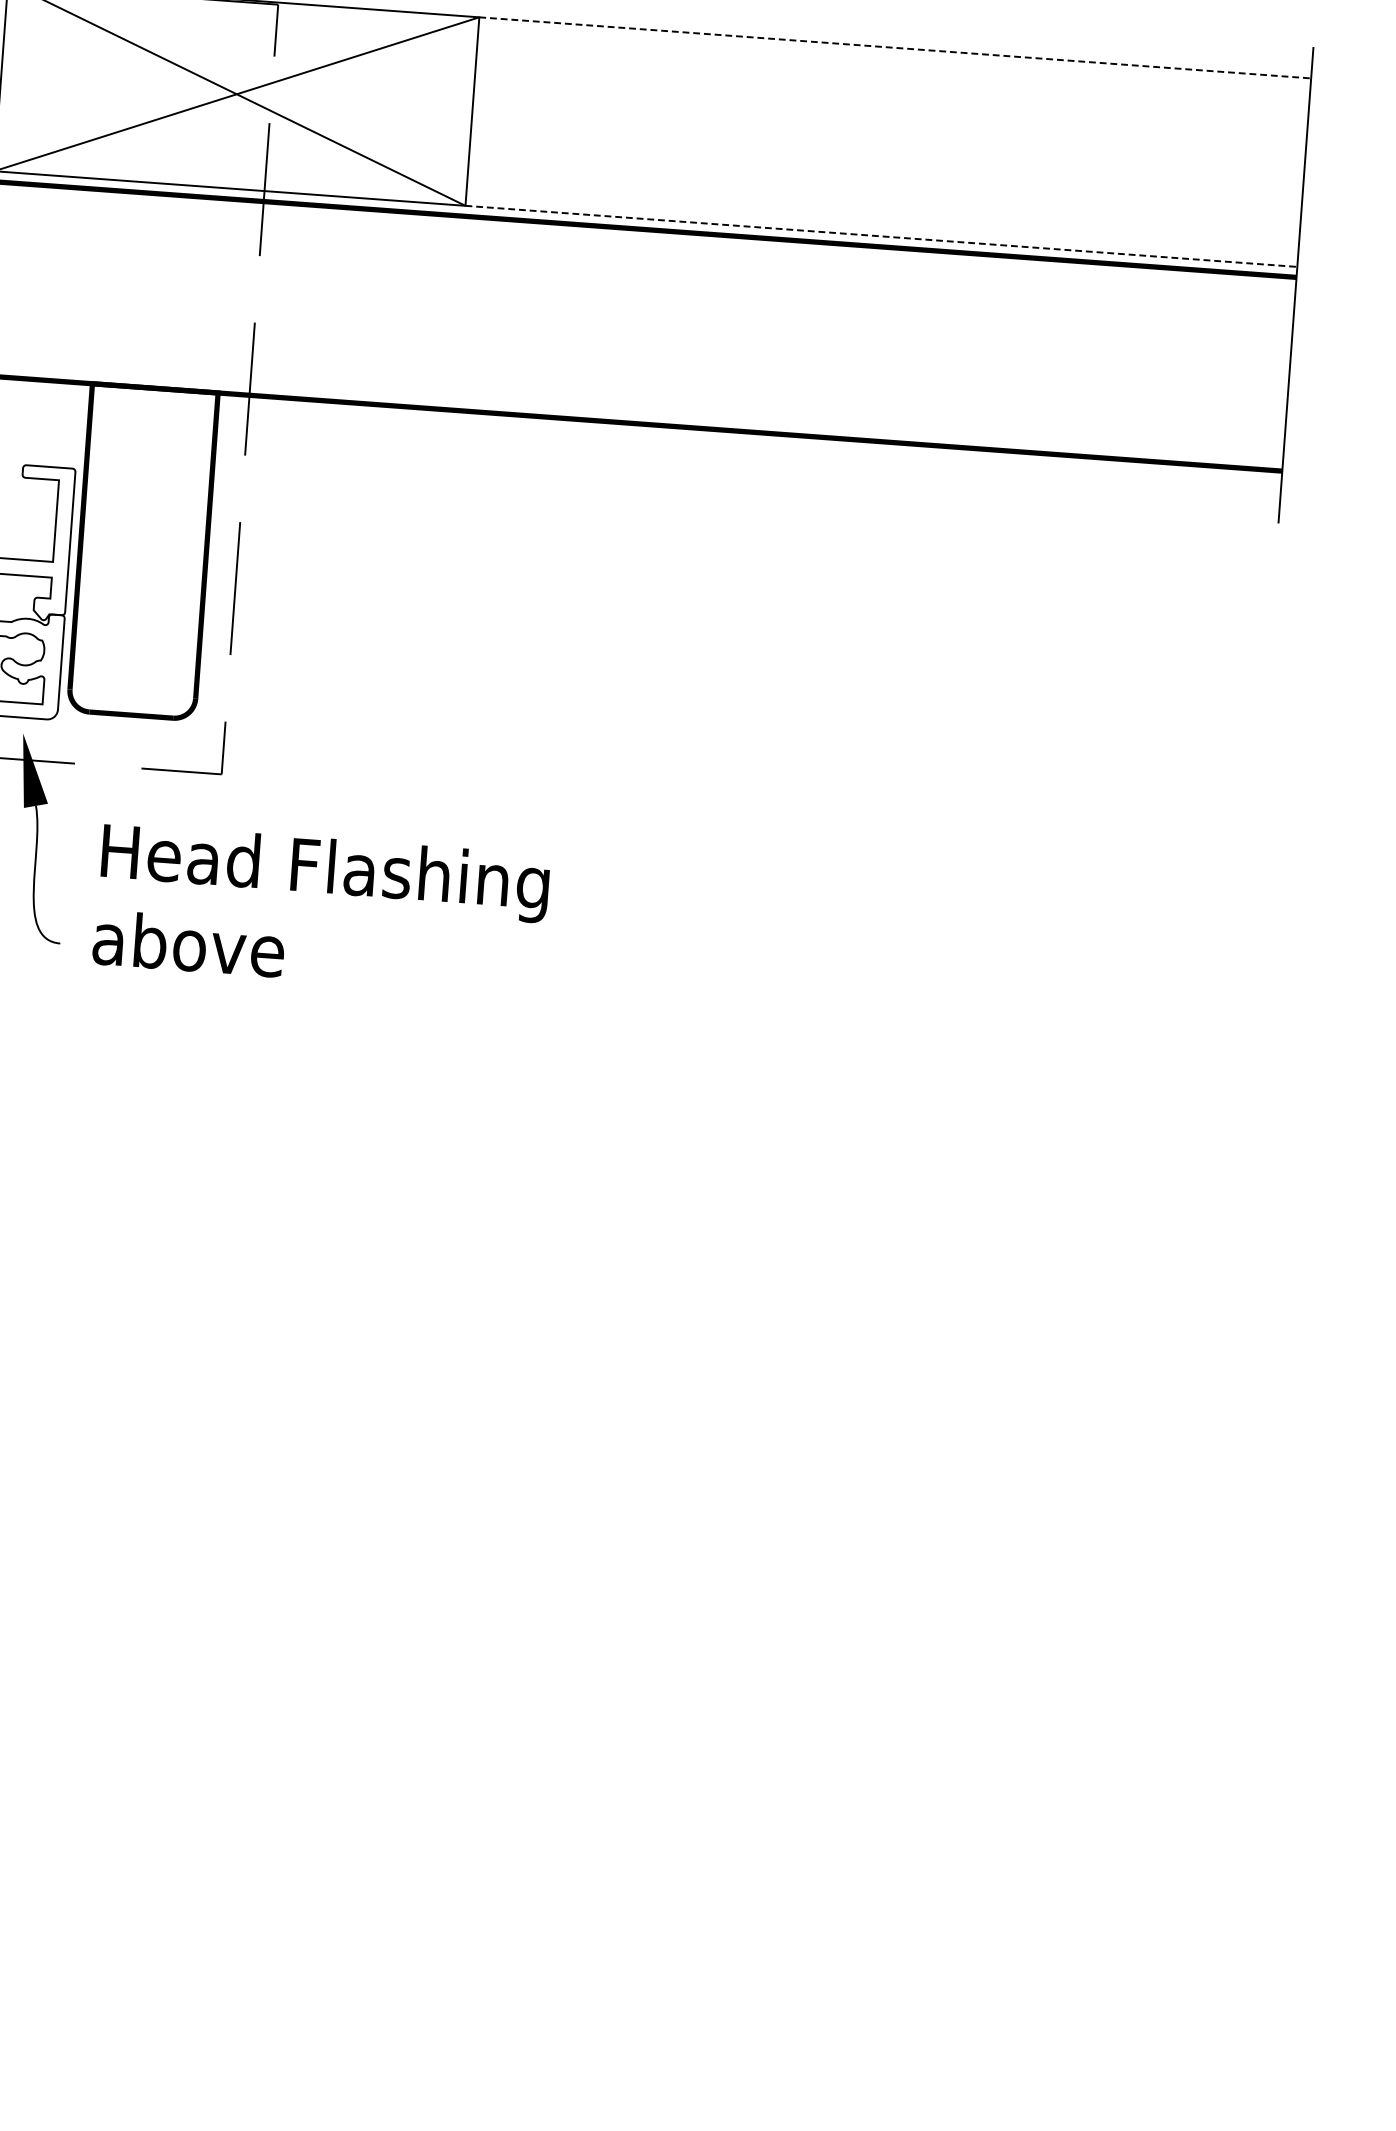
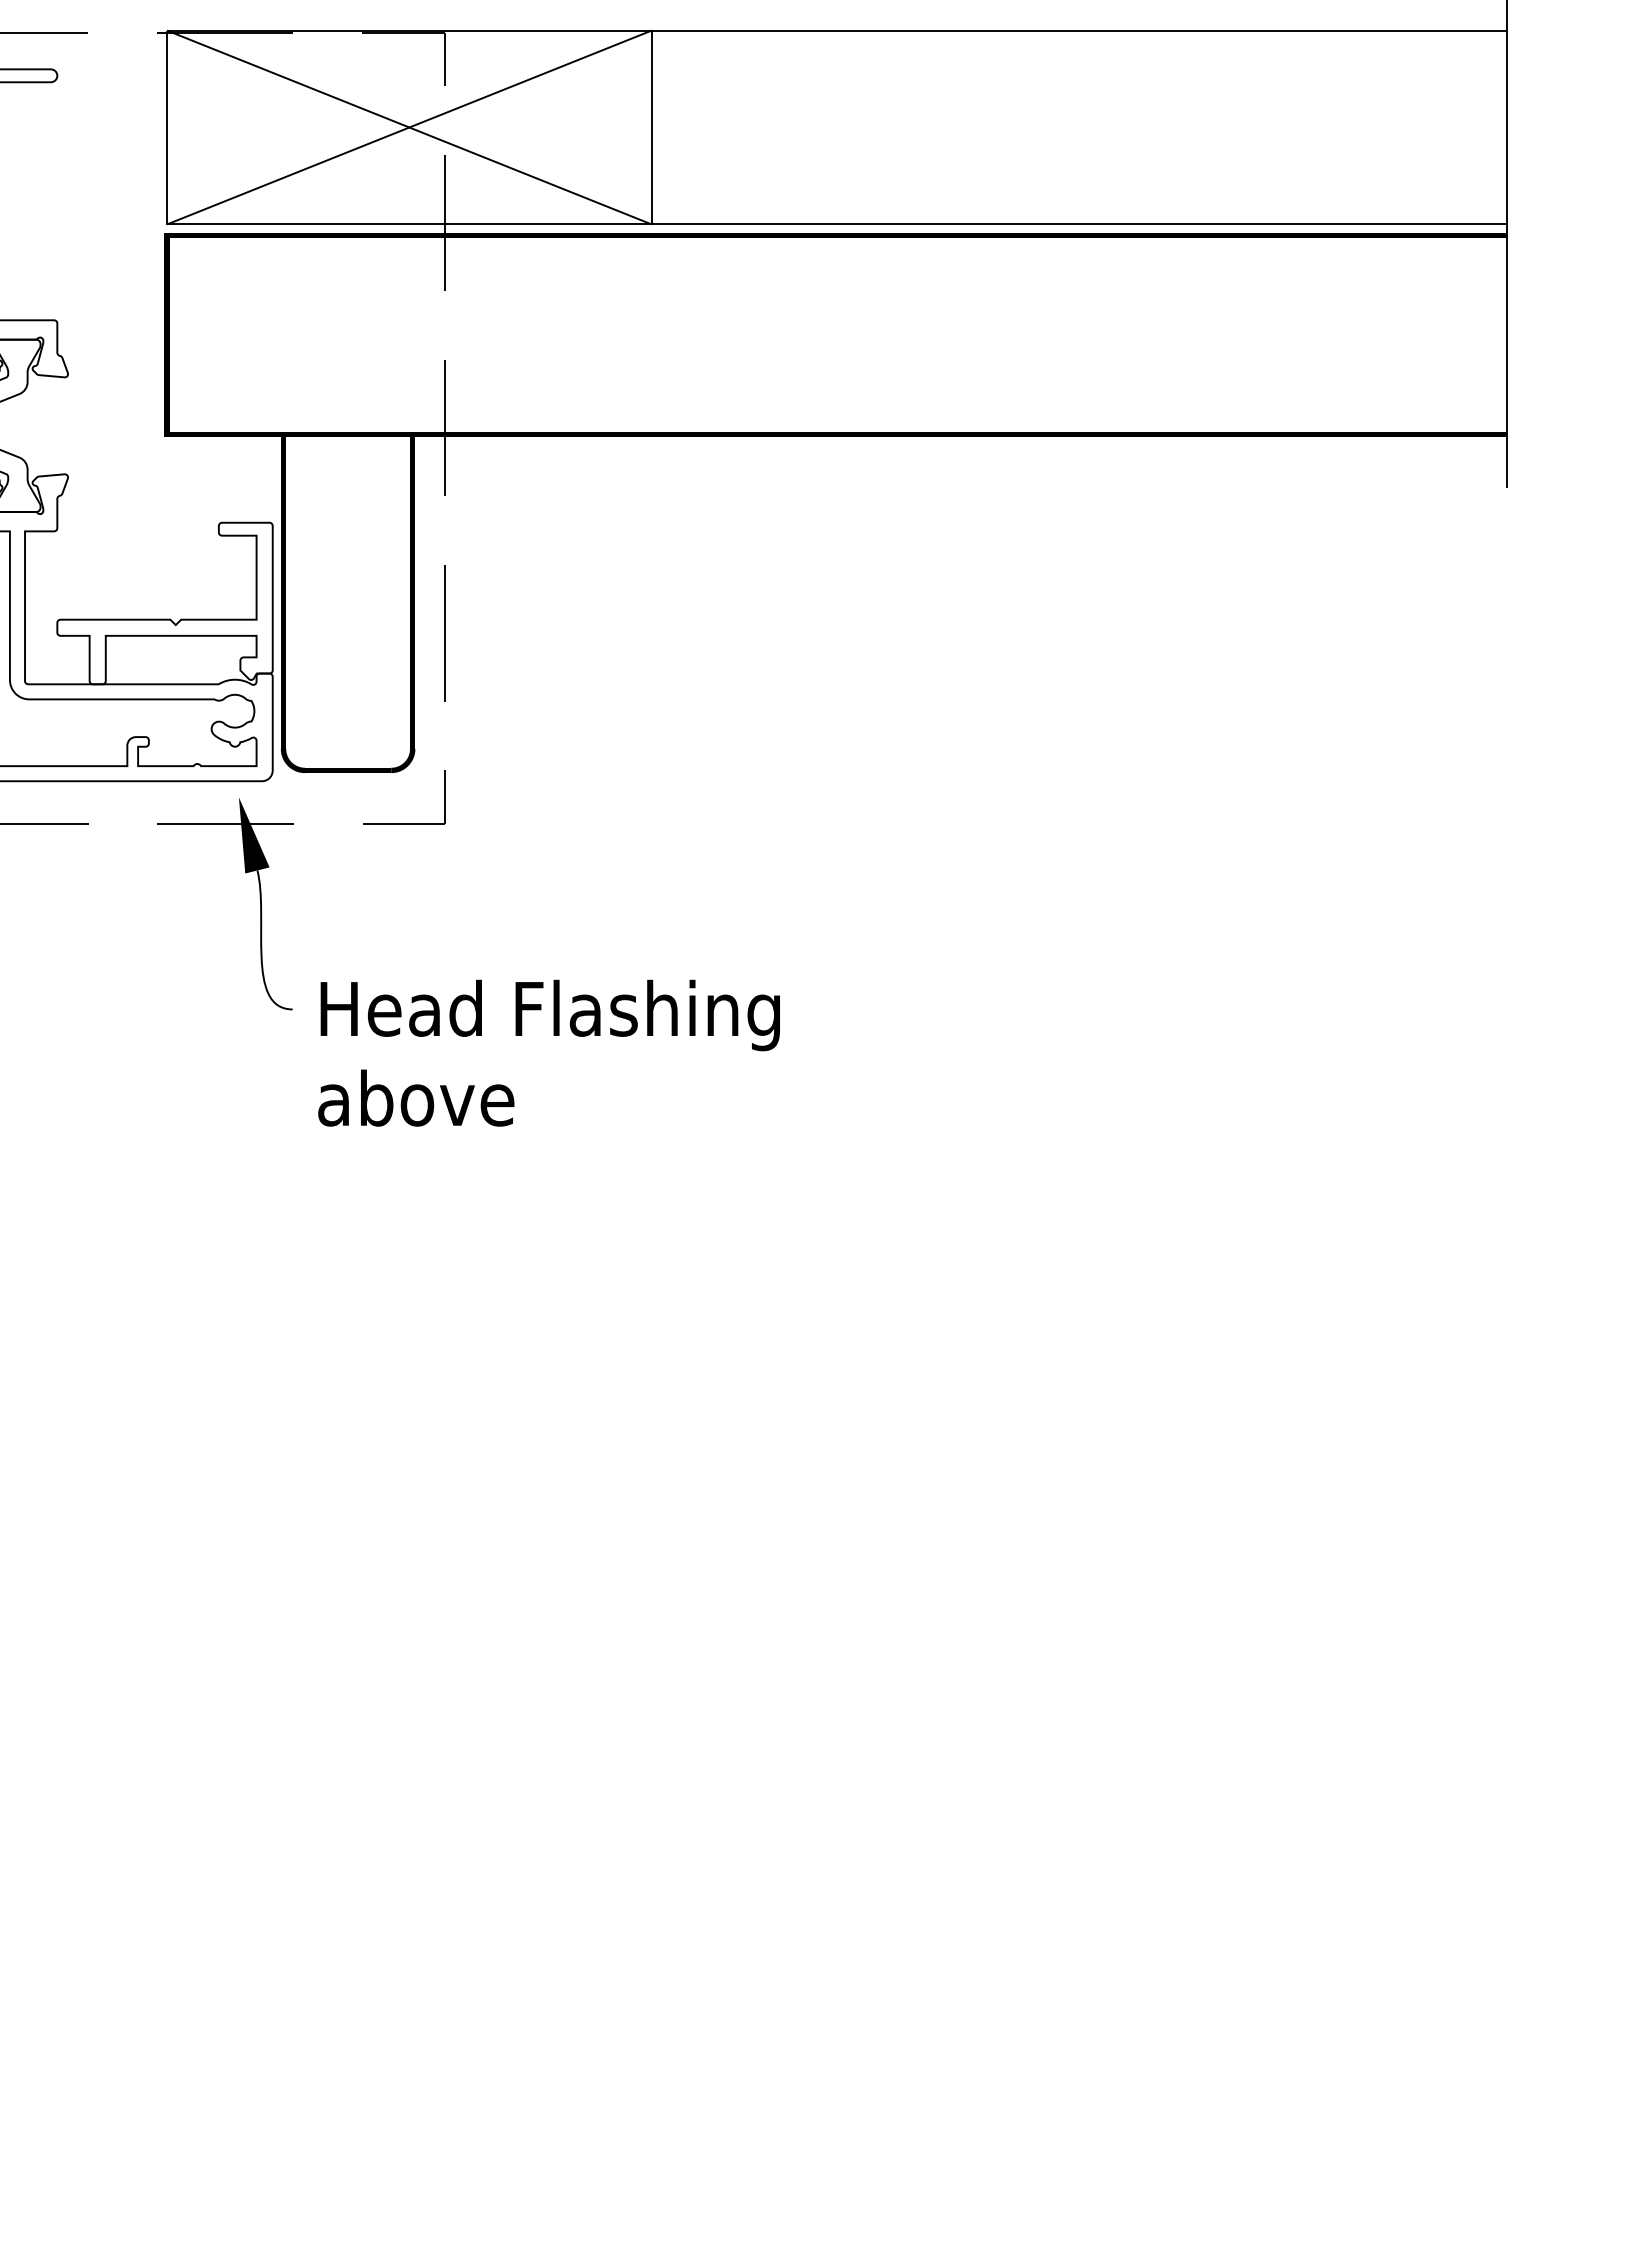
line: (895, 47) -> (1079, 30), dashed -> solid
line: (881, 236) -> (1079, 224), dashed -> solid
text: (320, 908) -> (548, 1052), moved

